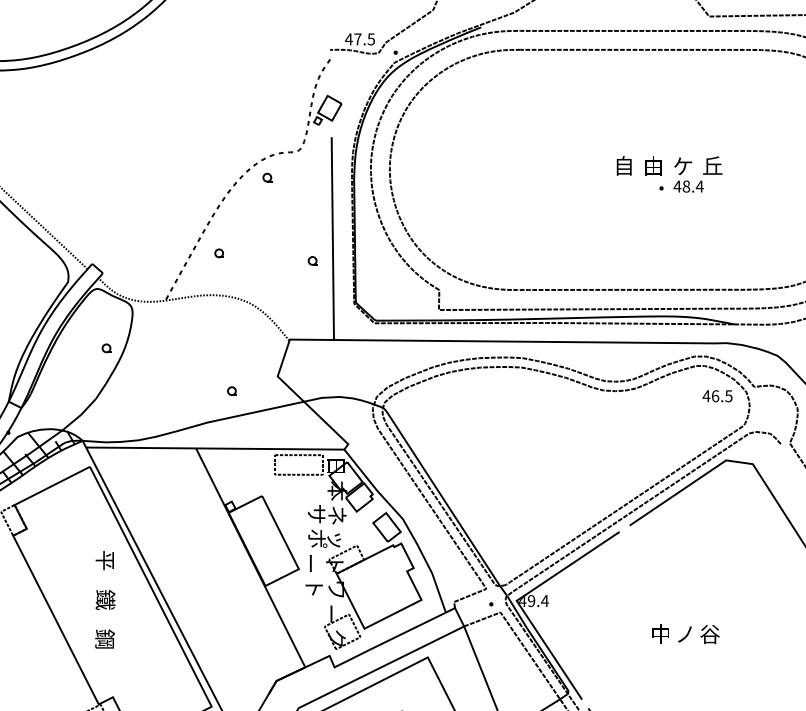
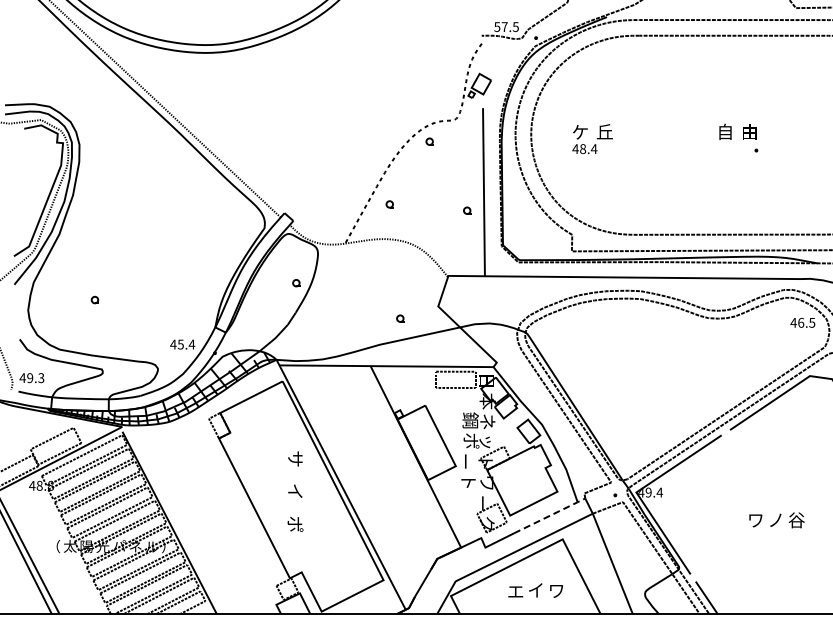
text: (349, 39) -> (497, 27), 47.5 -> 57.5
text: (697, 175) -> (592, 139), moved
text: (316, 514) -> (470, 420), サ -> 鋼
text: (104, 559) -> (294, 458), 平 -> サ
text: (105, 599) -> (295, 491), 鐵 -> イ
line: (413, 628) -> (550, 515), solid -> dashed
text: (660, 633) -> (755, 519), 中 -> ワ
text: (105, 638) -> (295, 523), 鋼 -> ポ

